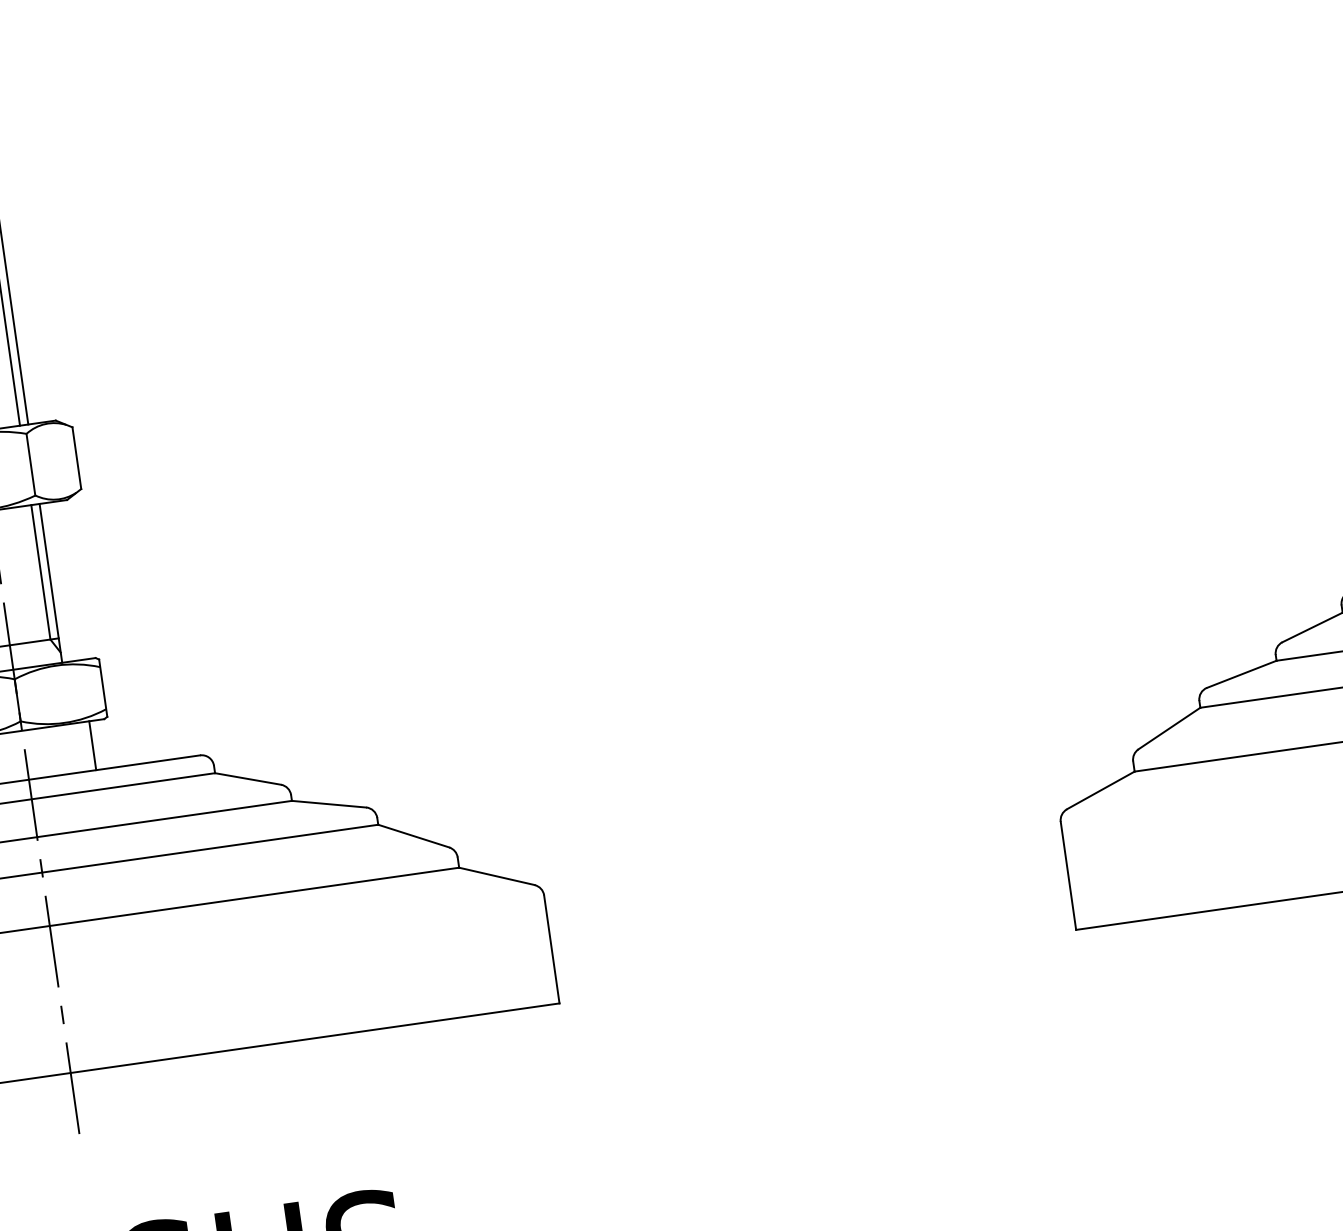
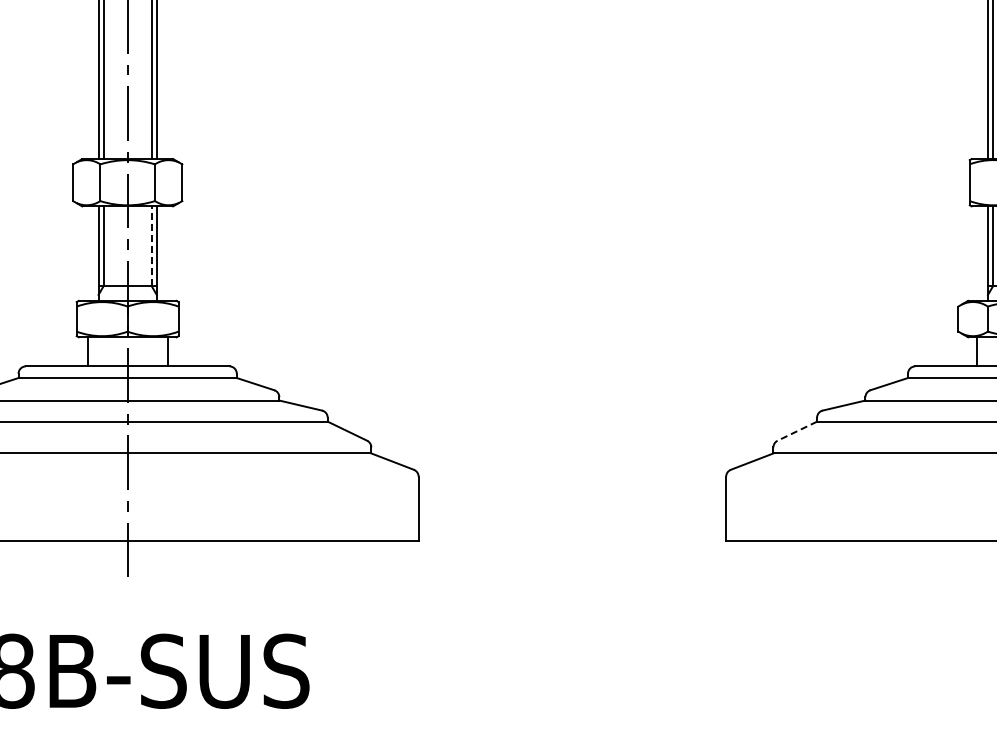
line: (40, 570) -> (151, 245), solid -> dashed
line: (1169, 728) -> (797, 431), solid -> dashed

